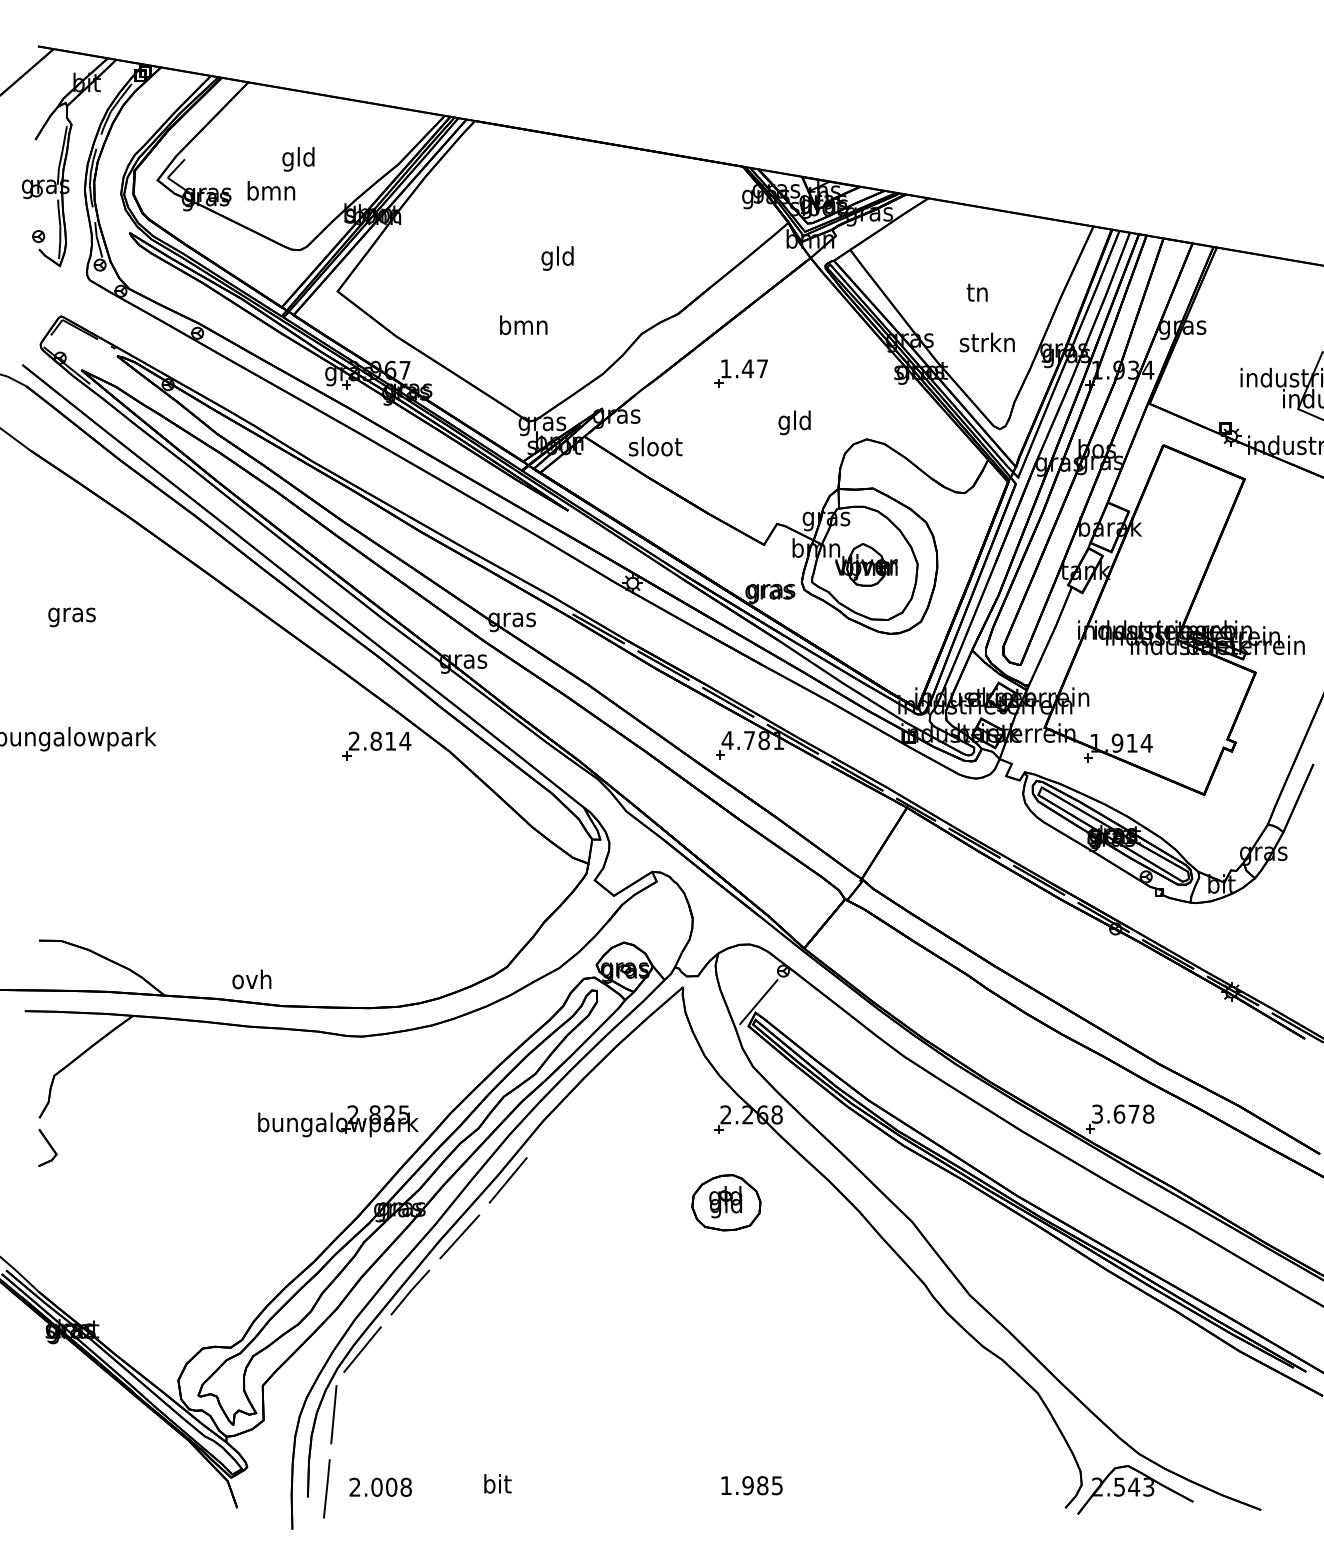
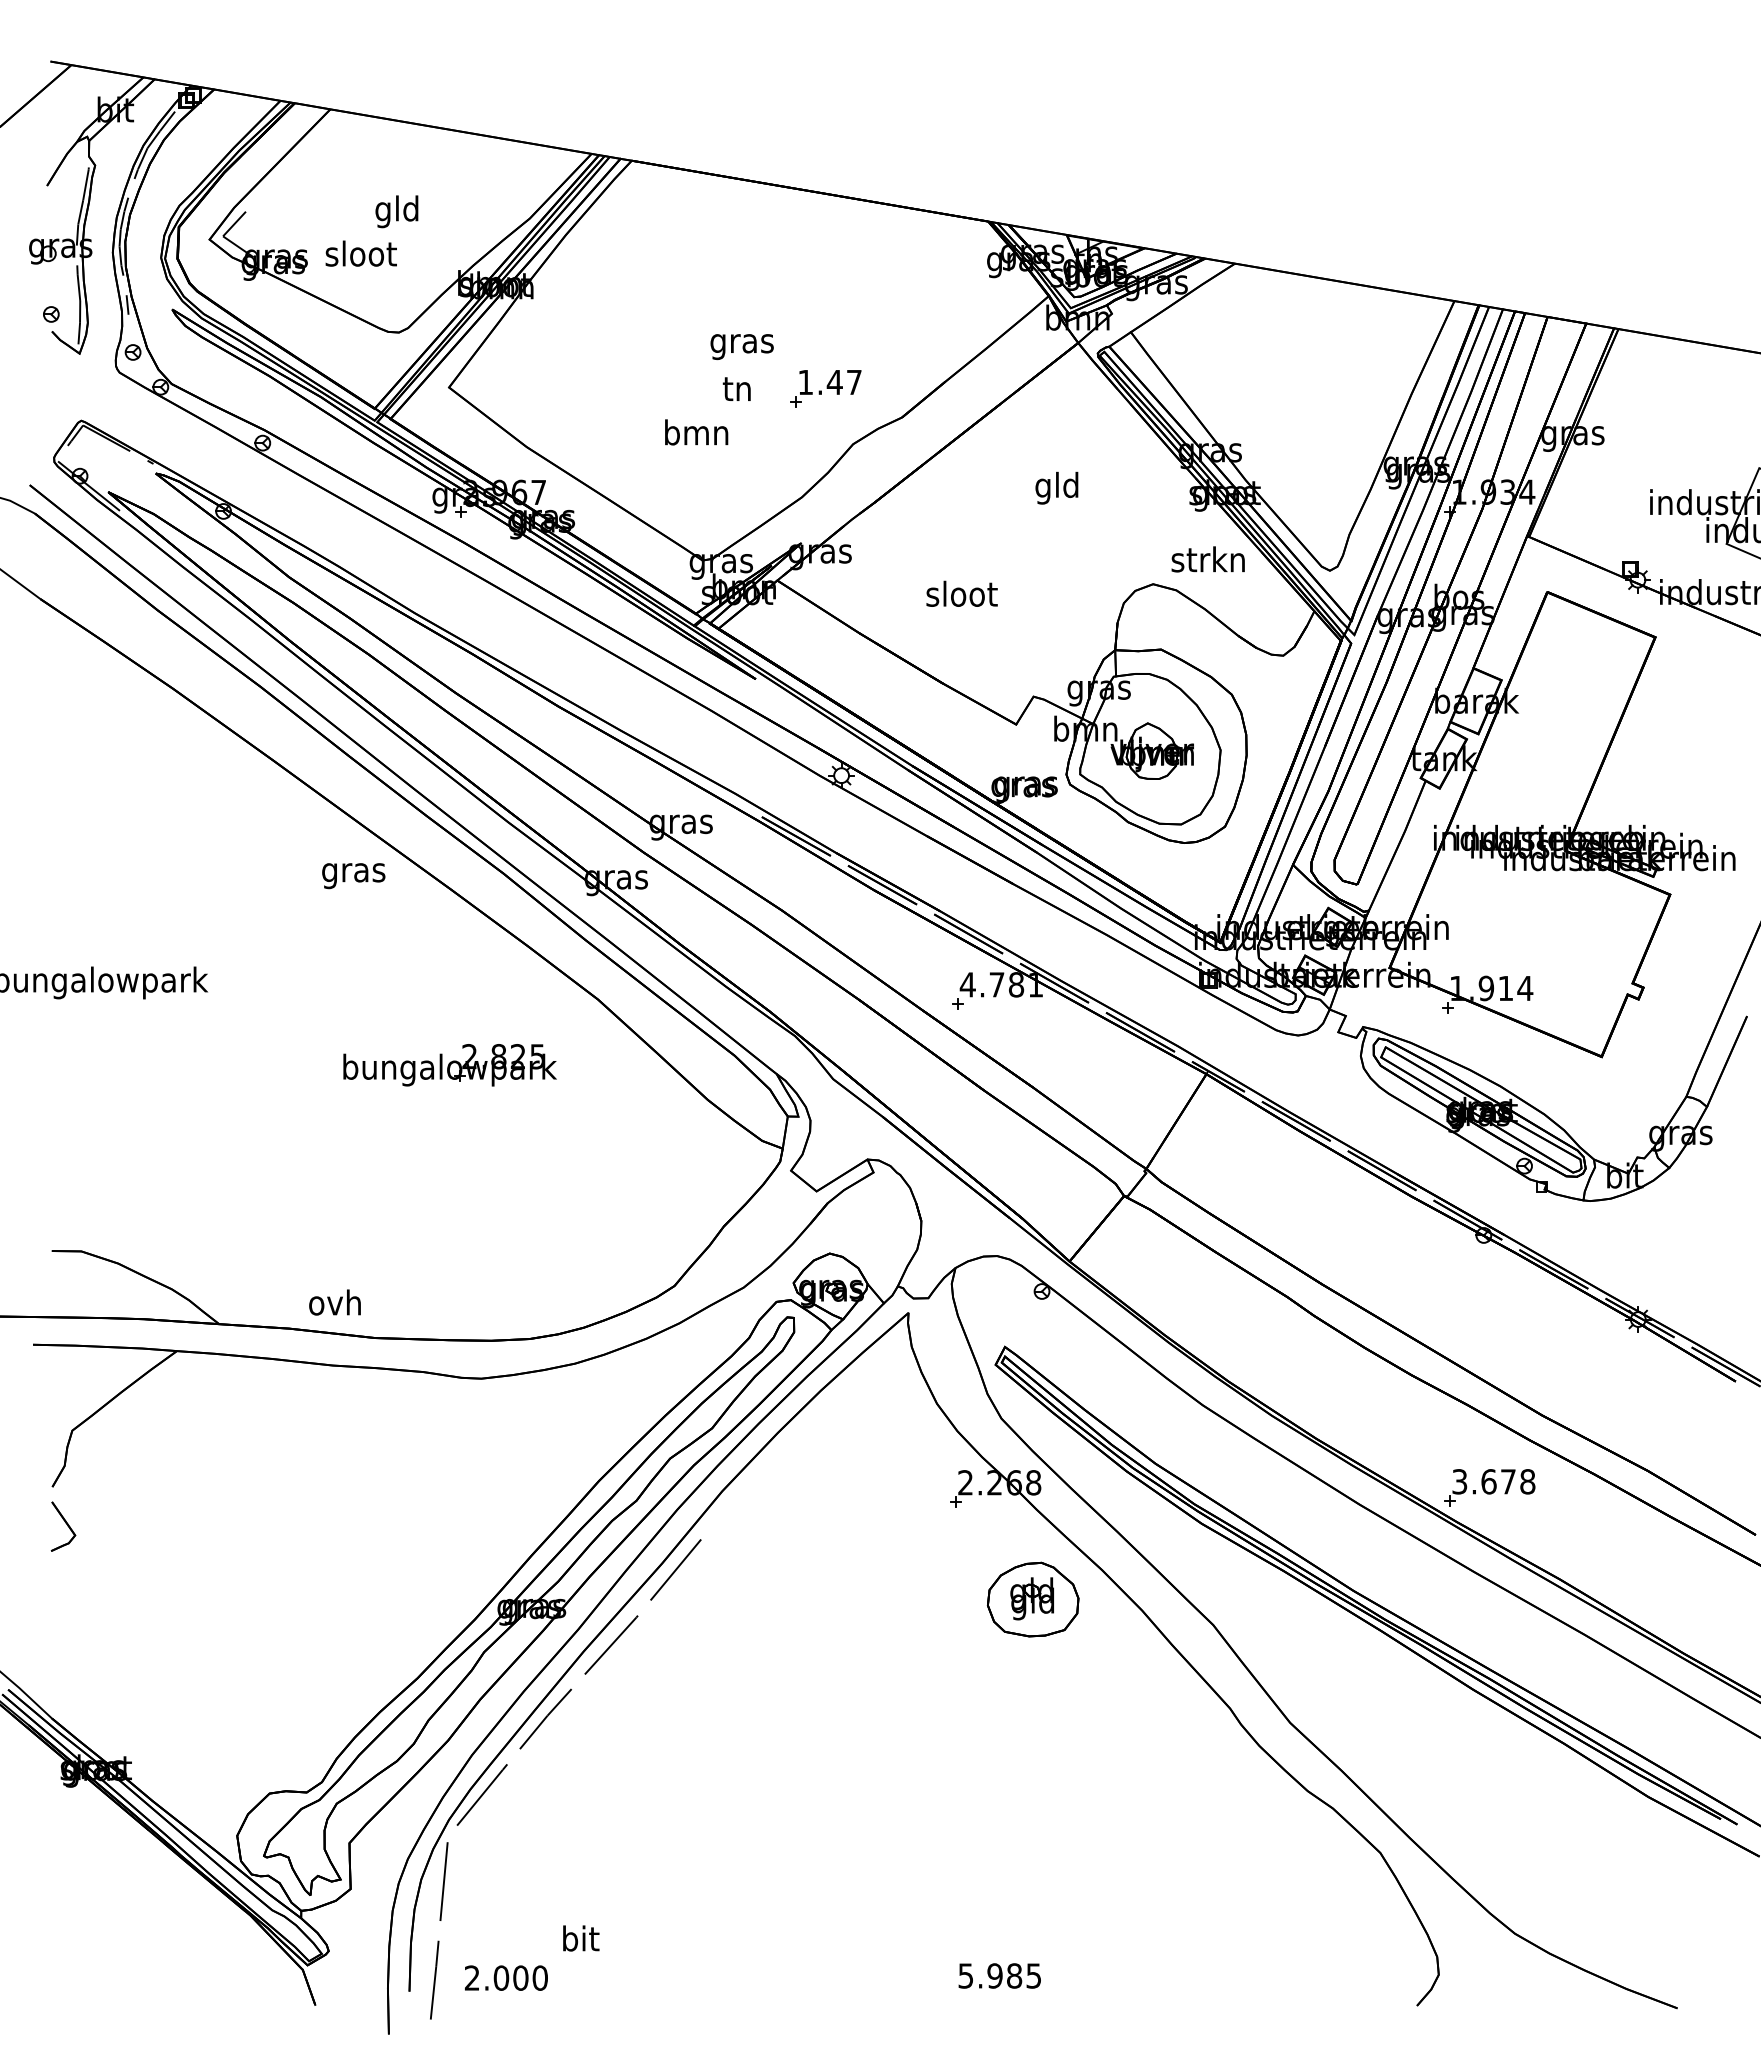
text: (271, 190) -> (360, 253), bmn -> sloot
line: (99, 247) -> (132, 328), removed
text: (557, 258) -> (741, 343), gld -> gras
text: (977, 292) -> (736, 388), moved
text: (986, 342) -> (1207, 559), moved
part: (740, 373) -> (825, 388), moved
text: (794, 422) -> (1056, 487), moved
text: (655, 446) -> (961, 593), moved
text: (71, 617) -> (353, 876), moved
part: (377, 745) -> (501, 991), removed
line: (763, 995) -> (1015, 1324), removed
part: (337, 1121) -> (449, 1065), moved
part: (725, 1202) -> (1032, 1599), moved
text: (498, 1483) -> (581, 1938), moved
text: (725, 1485) -> (965, 1975), 1.985 -> 5.985
text: (405, 1486) -> (539, 1977), 2.008 -> 2.000
part: (1135, 1489) -> (1510, 1981), removed

